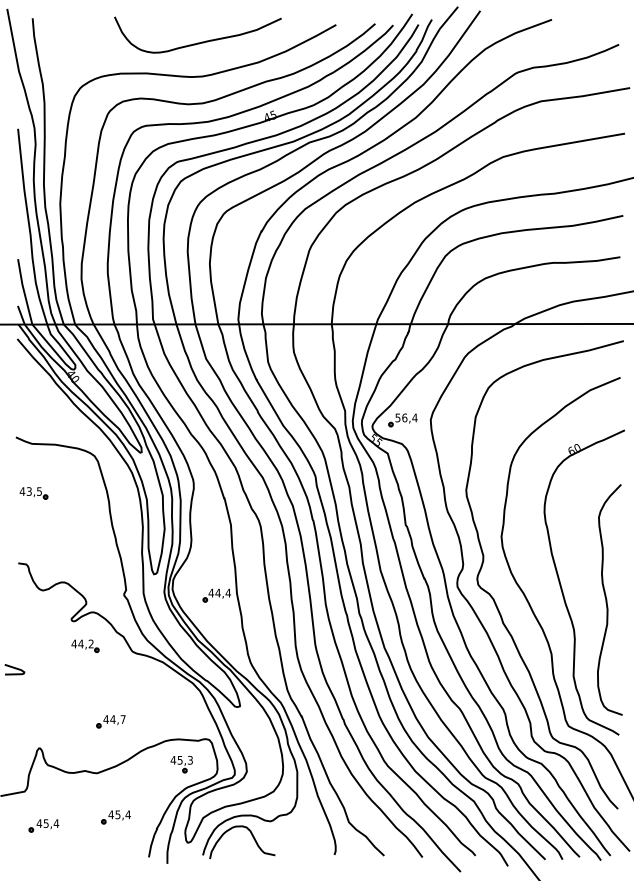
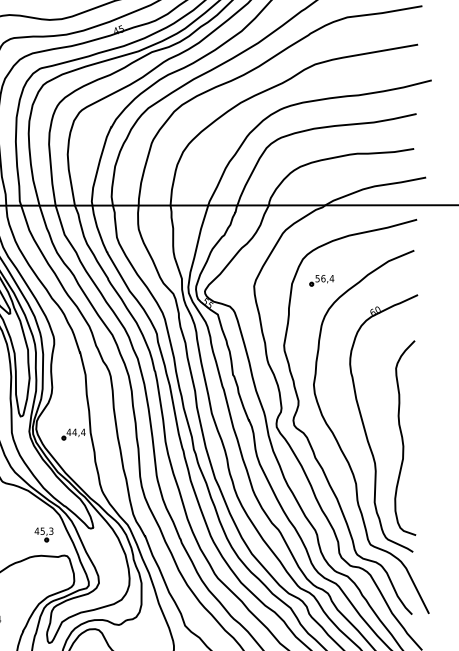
part: (402, 420) -> (321, 280), moved
part: (181, 764) -> (43, 534), moved

